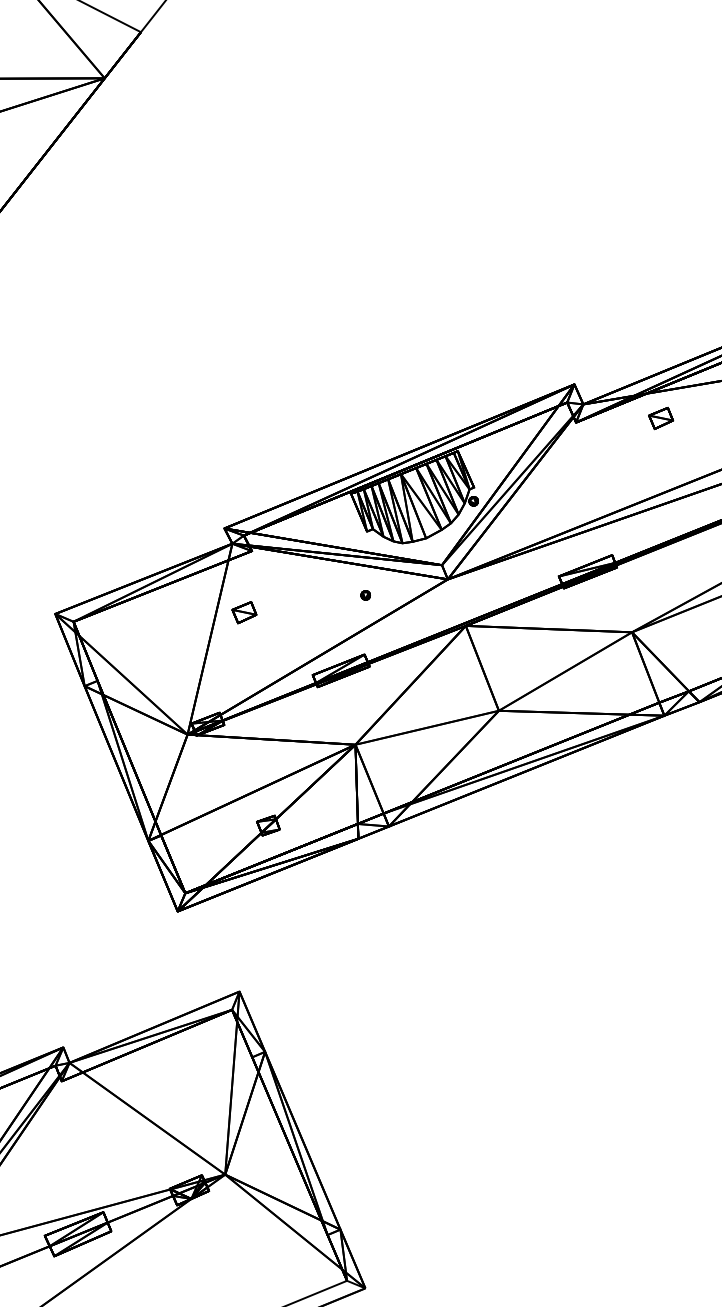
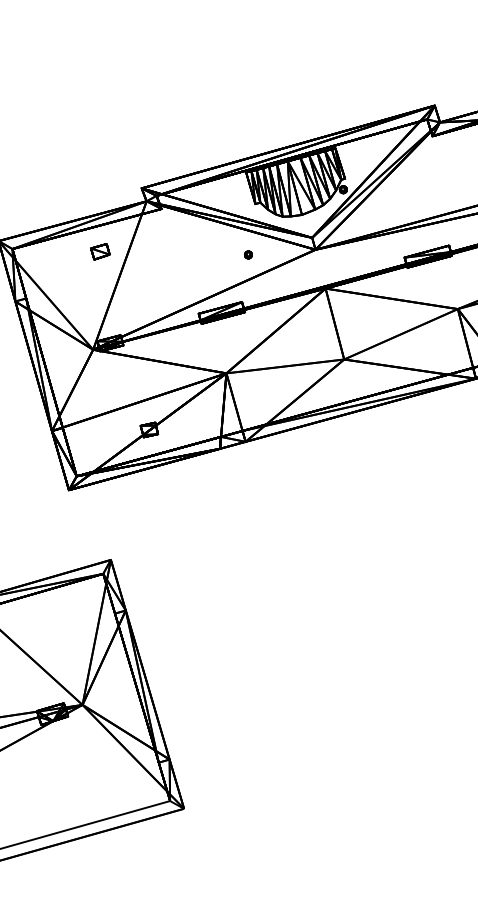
part: (244, 612) -> (100, 251), moved

